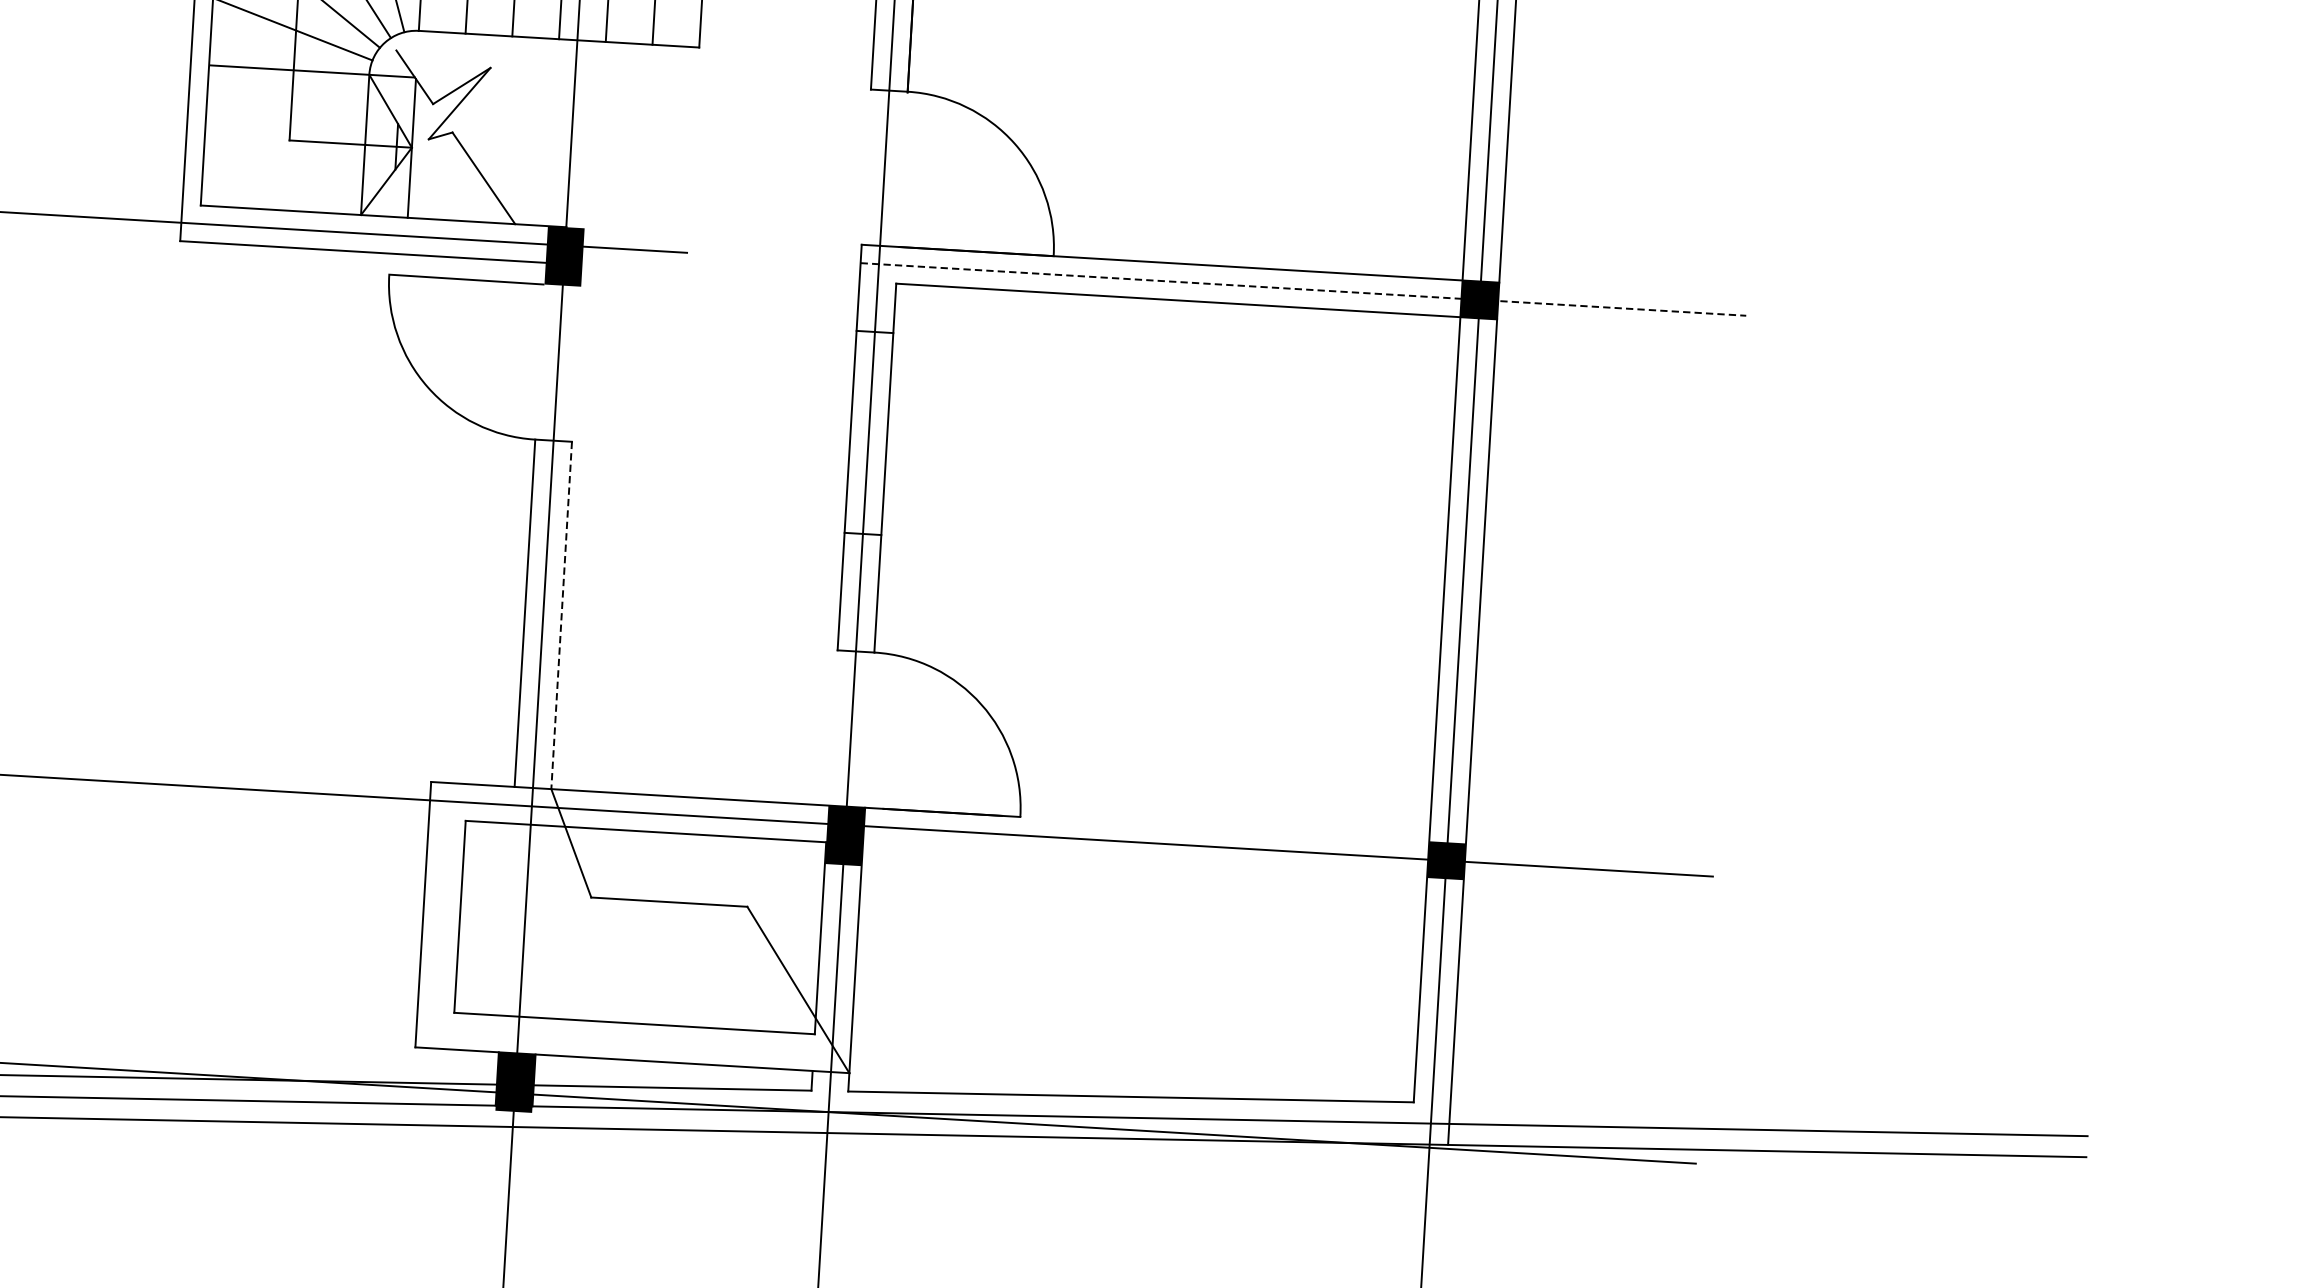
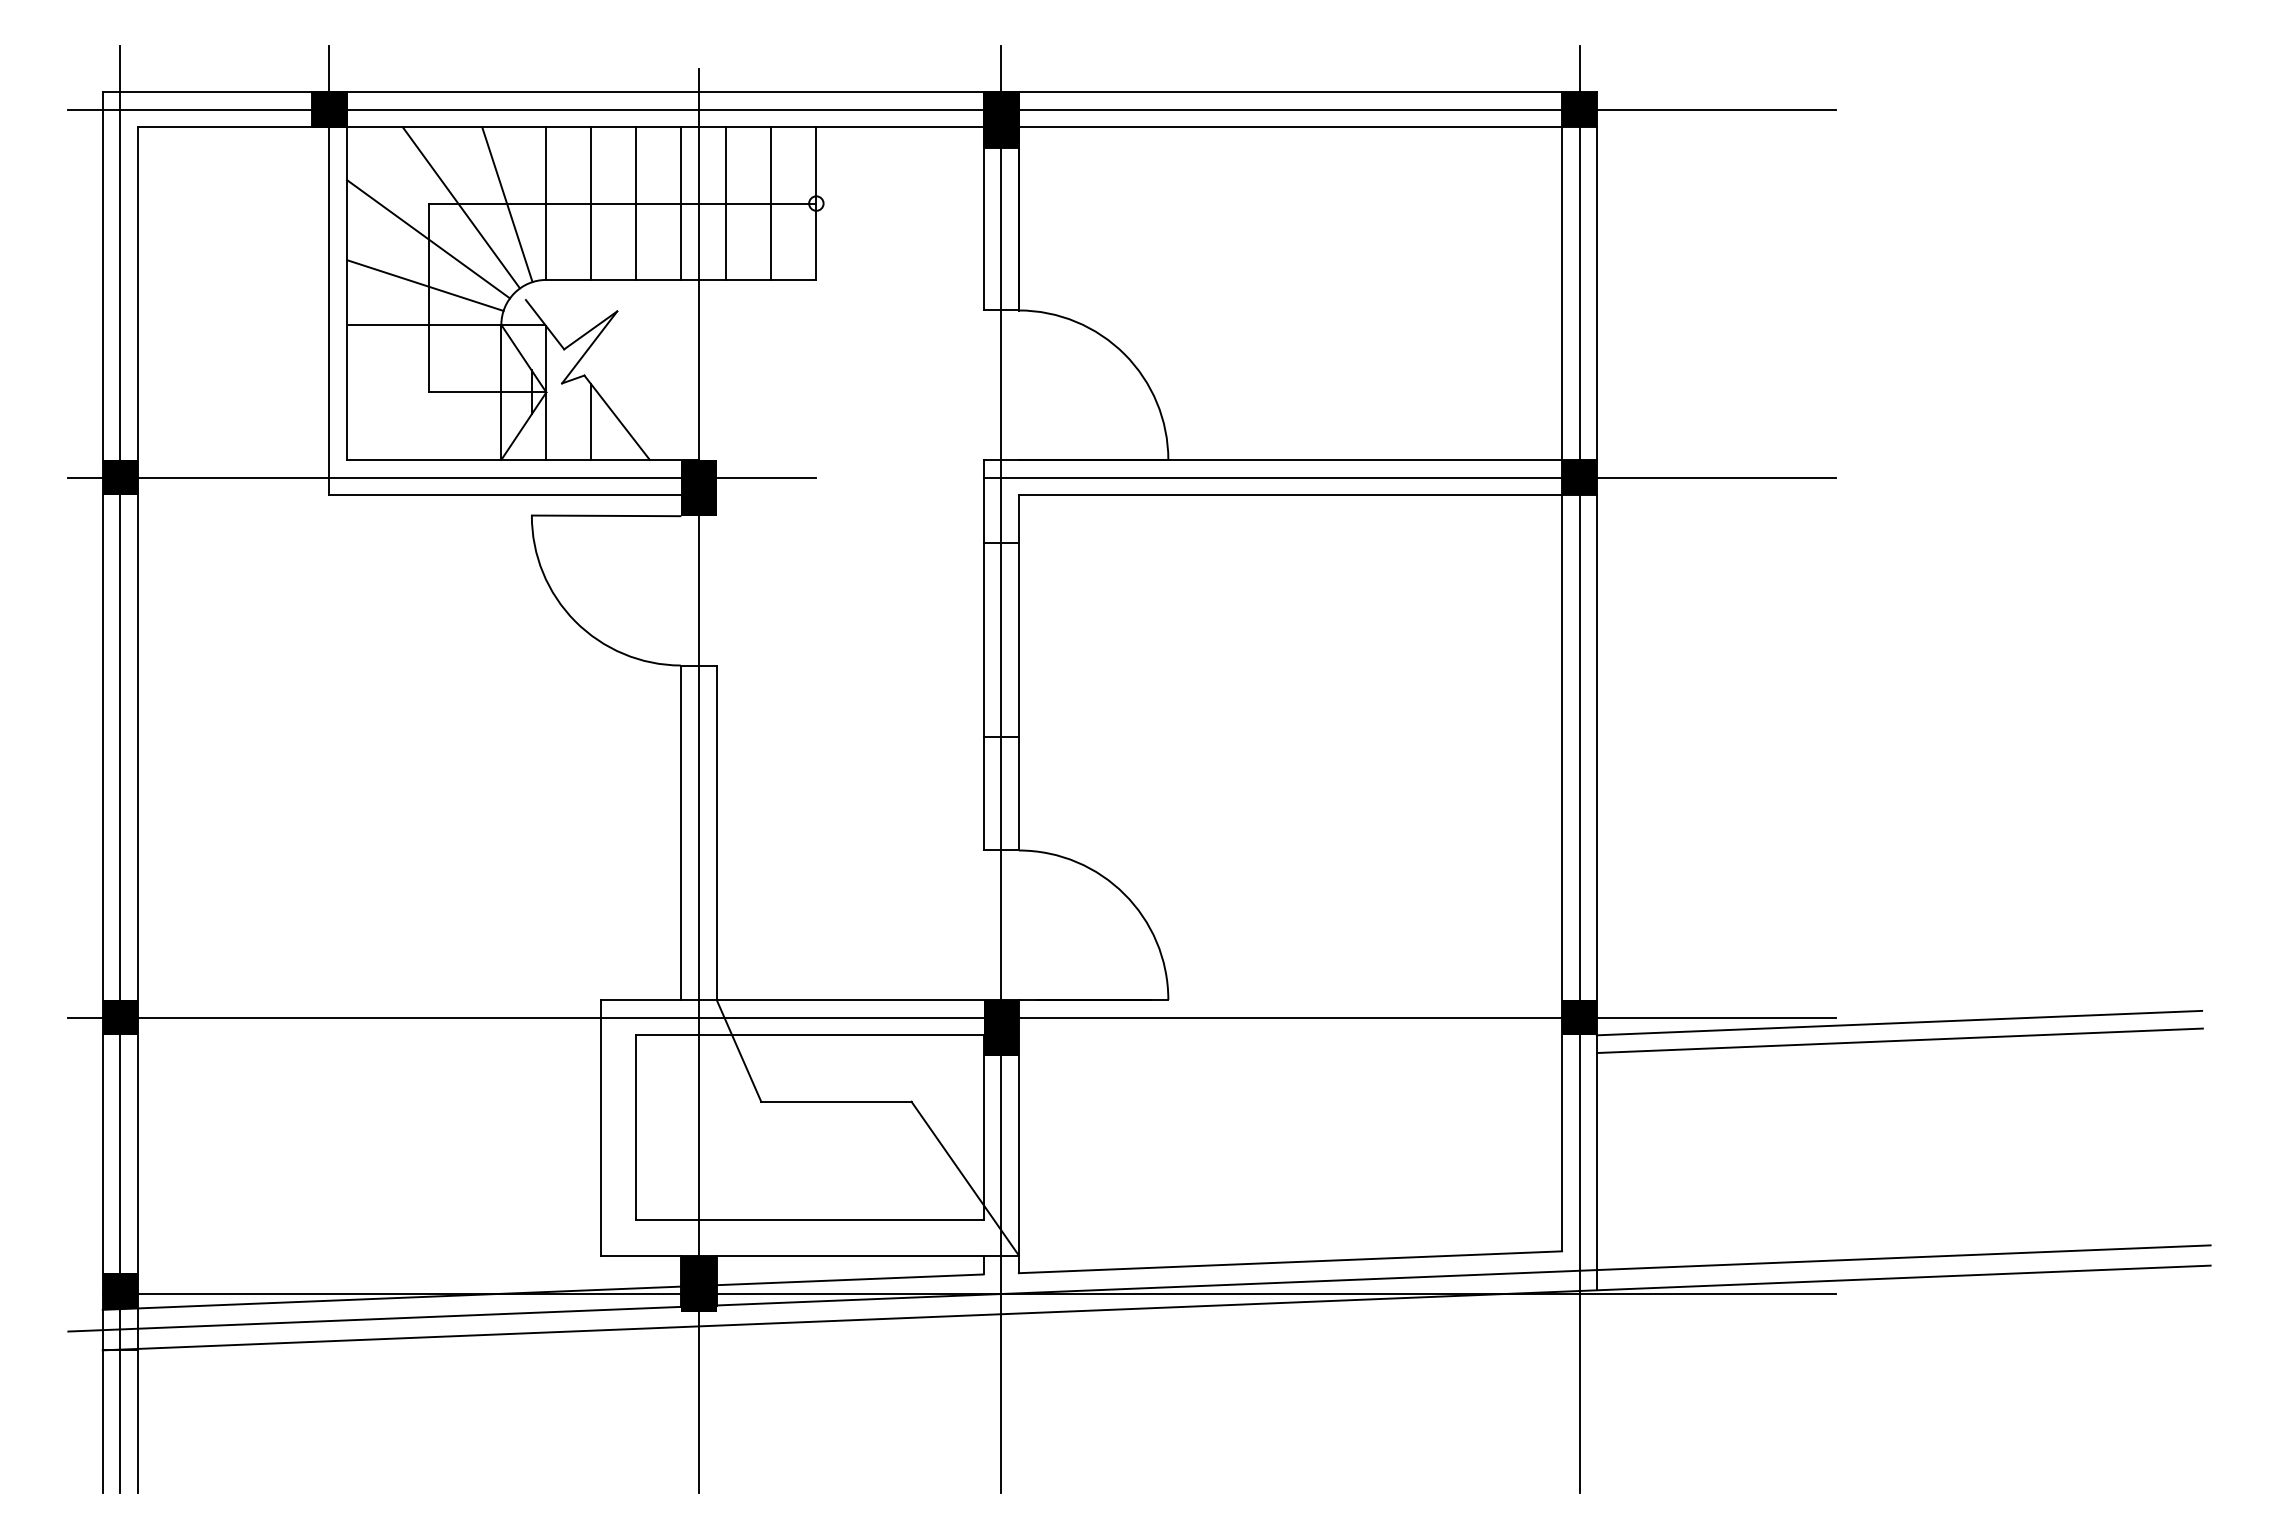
line: (457, 180) -> (591, 421), added
line: (1304, 289) -> (1410, 477), dashed -> solid
line: (561, 616) -> (716, 833), dashed -> solid
line: (1778, 885) -> (1899, 1022), added
line: (1777, 904) -> (1899, 1040), added

